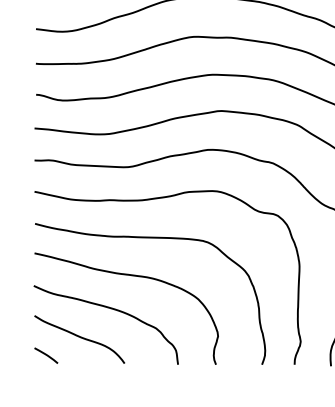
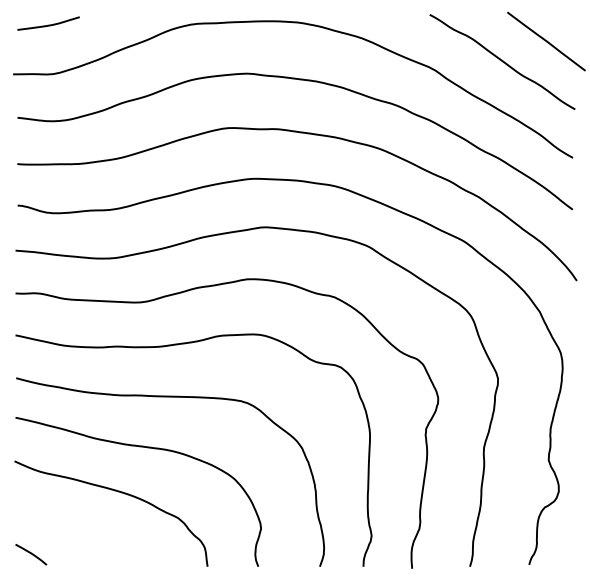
curve: (79, 337) -> (75, 530), removed

